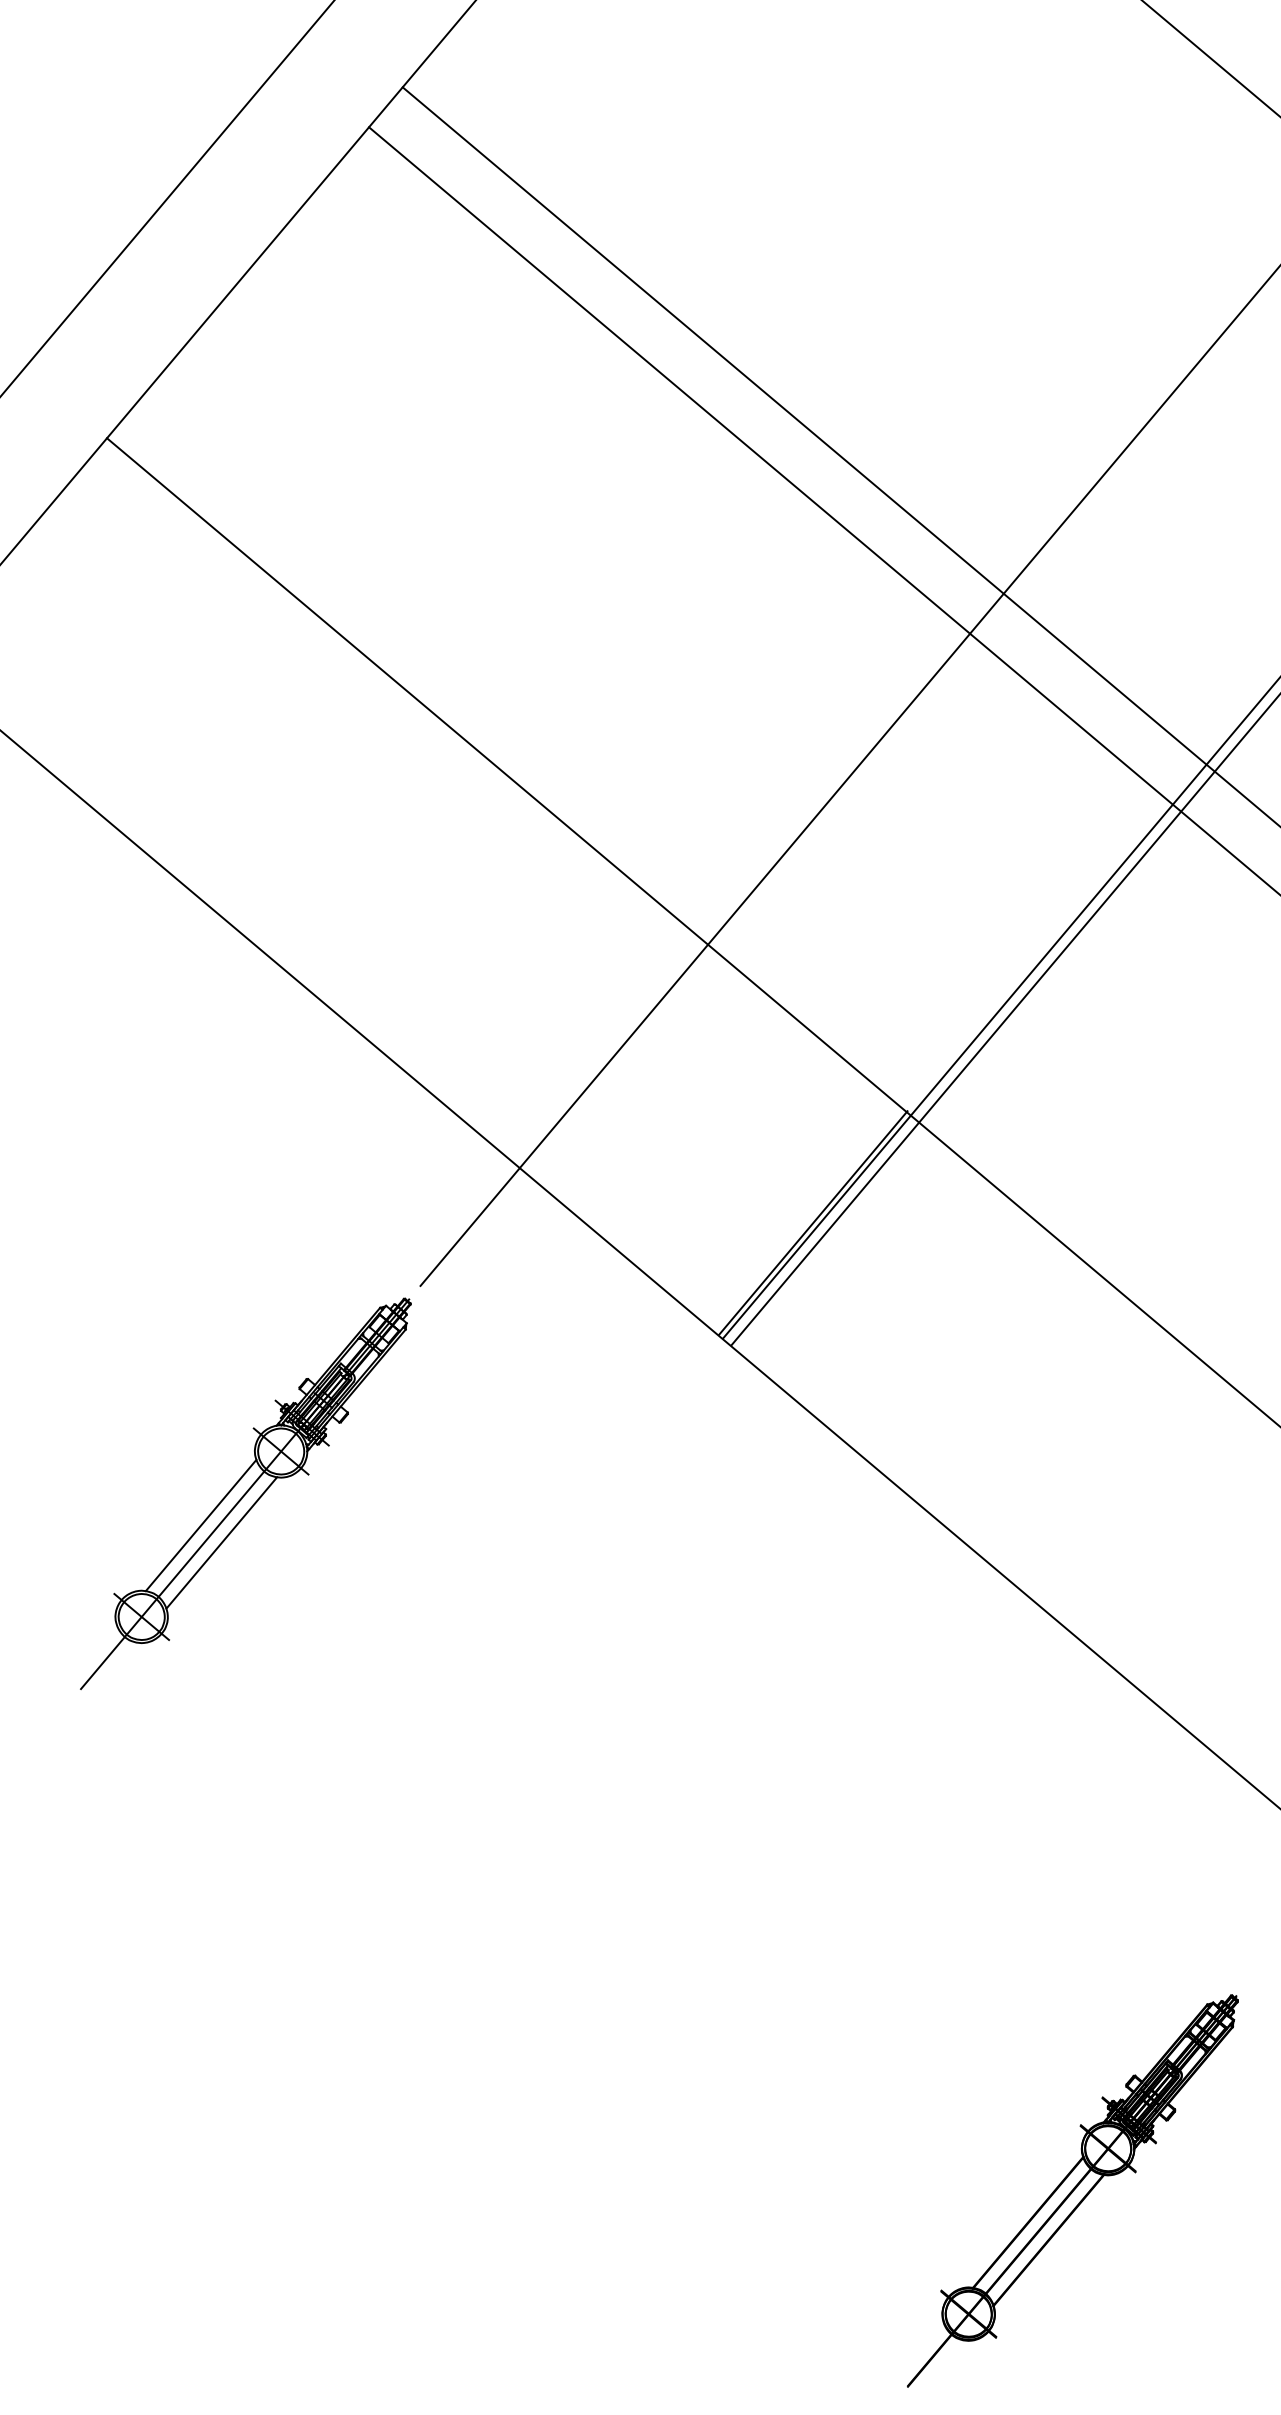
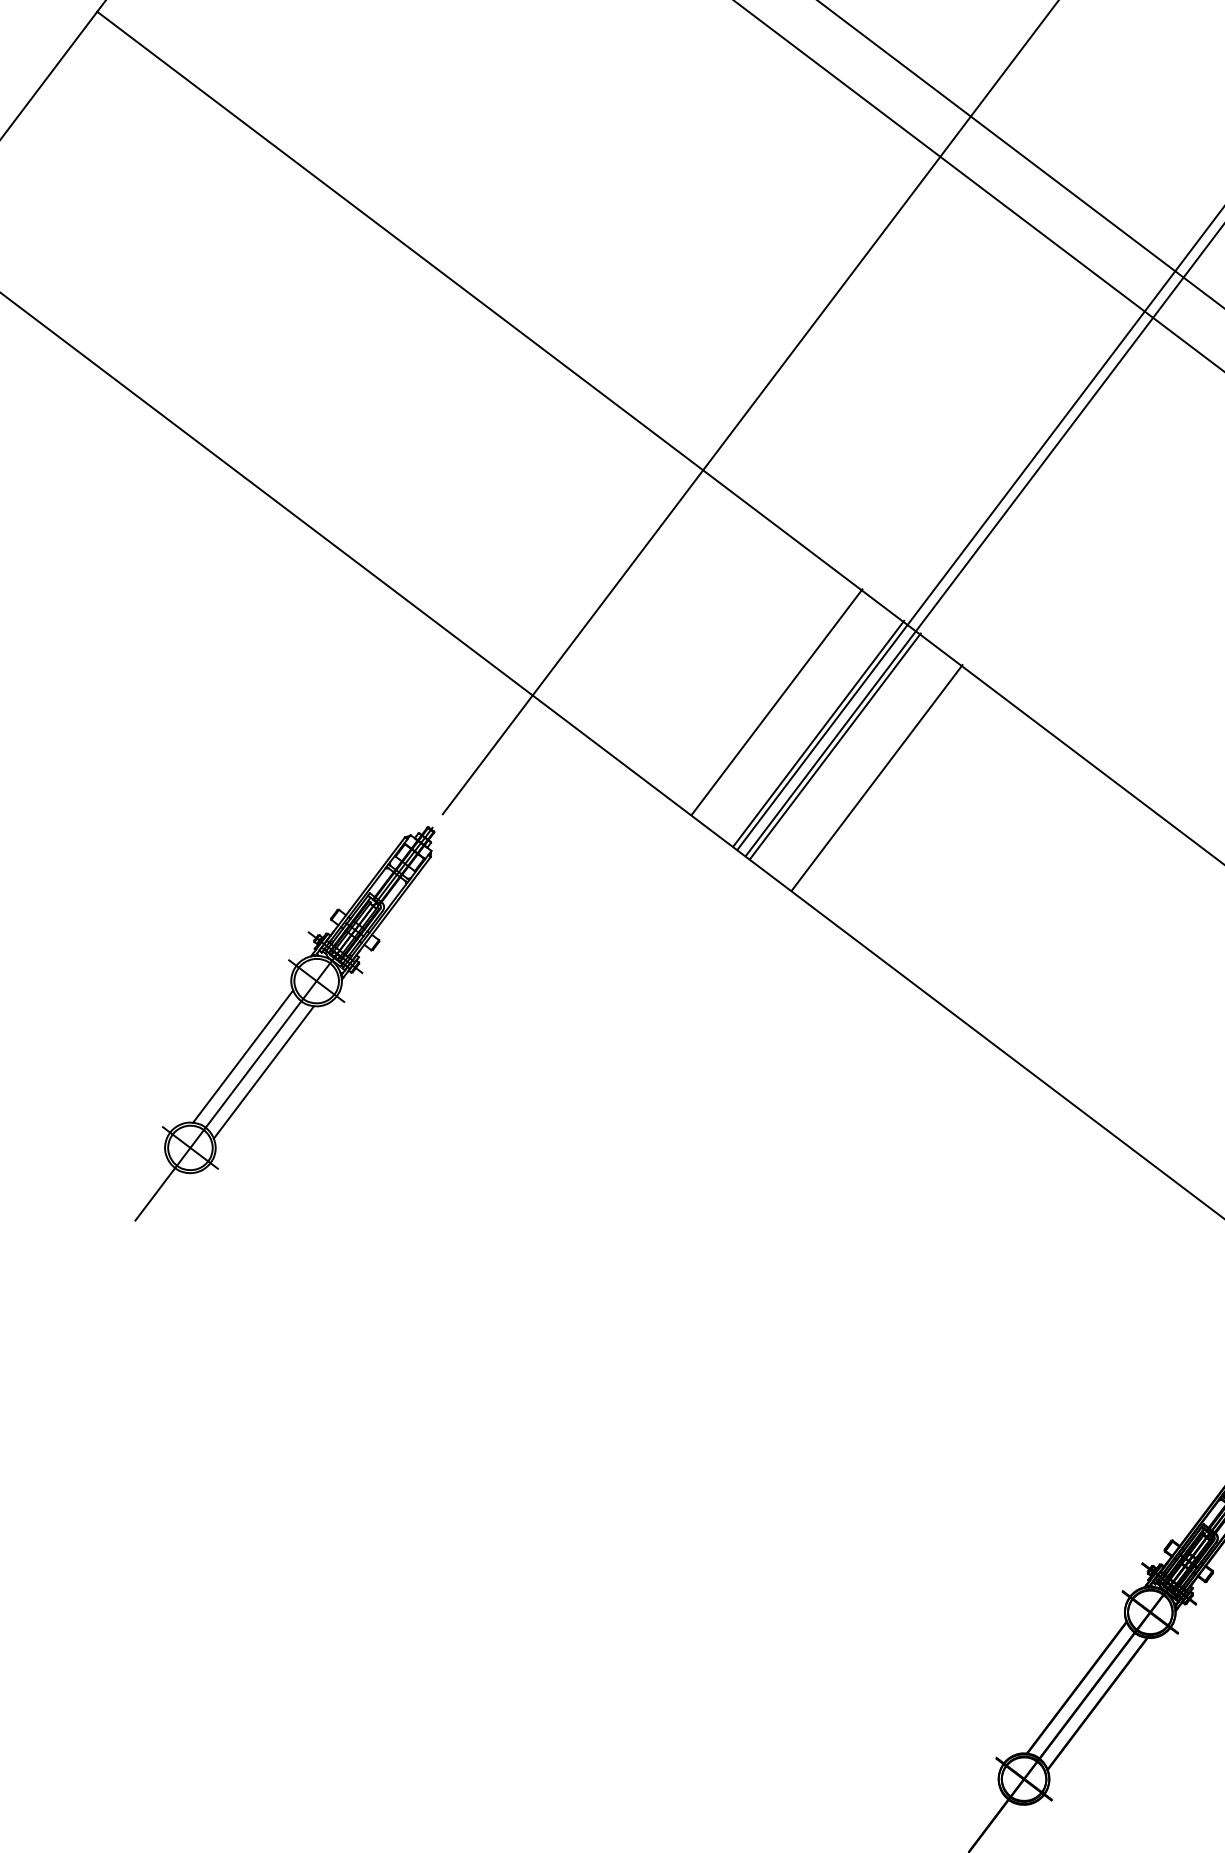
line: (771, 1187) -> (776, 701), added
line: (829, 1236) -> (835, 745), added
line: (871, 1271) -> (877, 777), added

